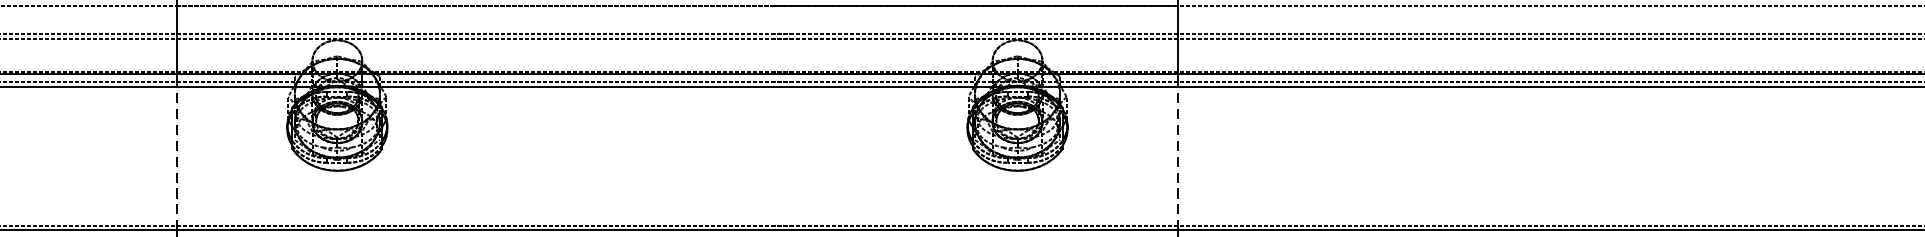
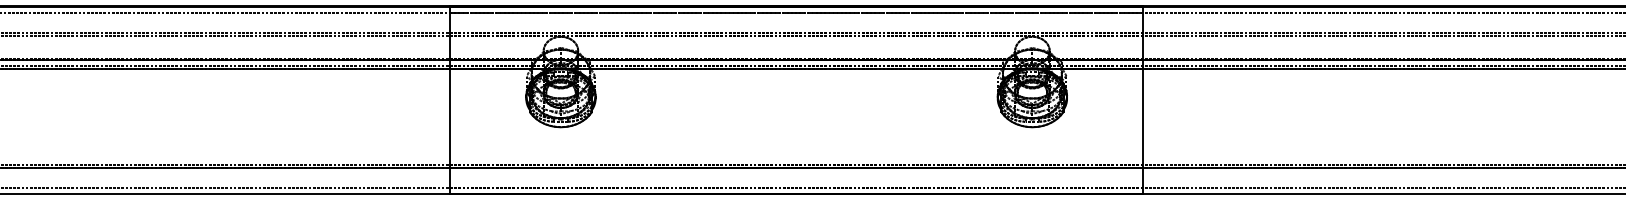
line: (178, 158) -> (450, 118), dashed -> solid
line: (1177, 158) -> (1143, 118), dashed -> solid

